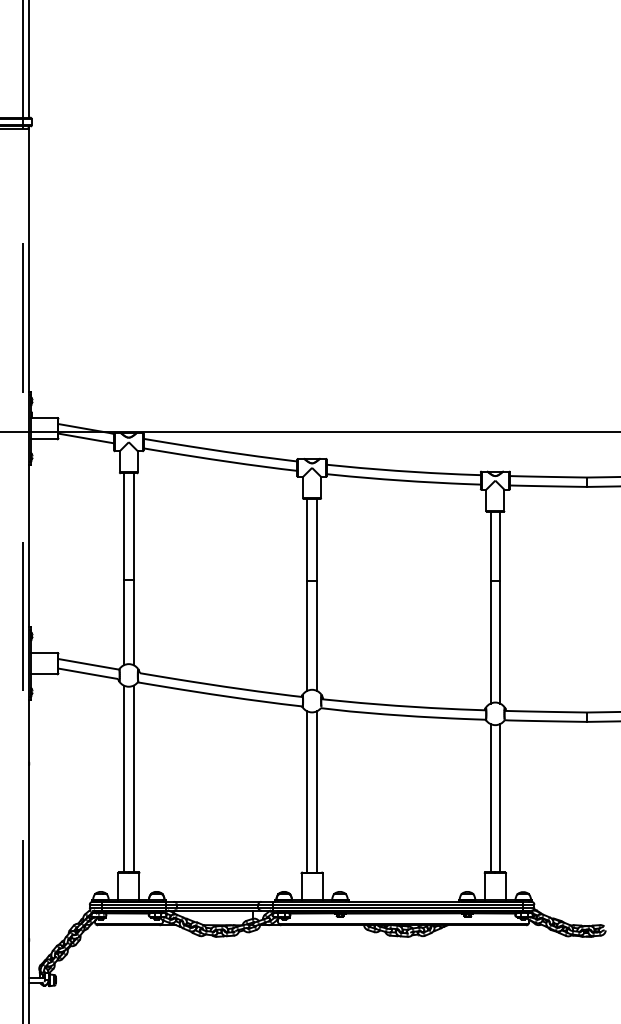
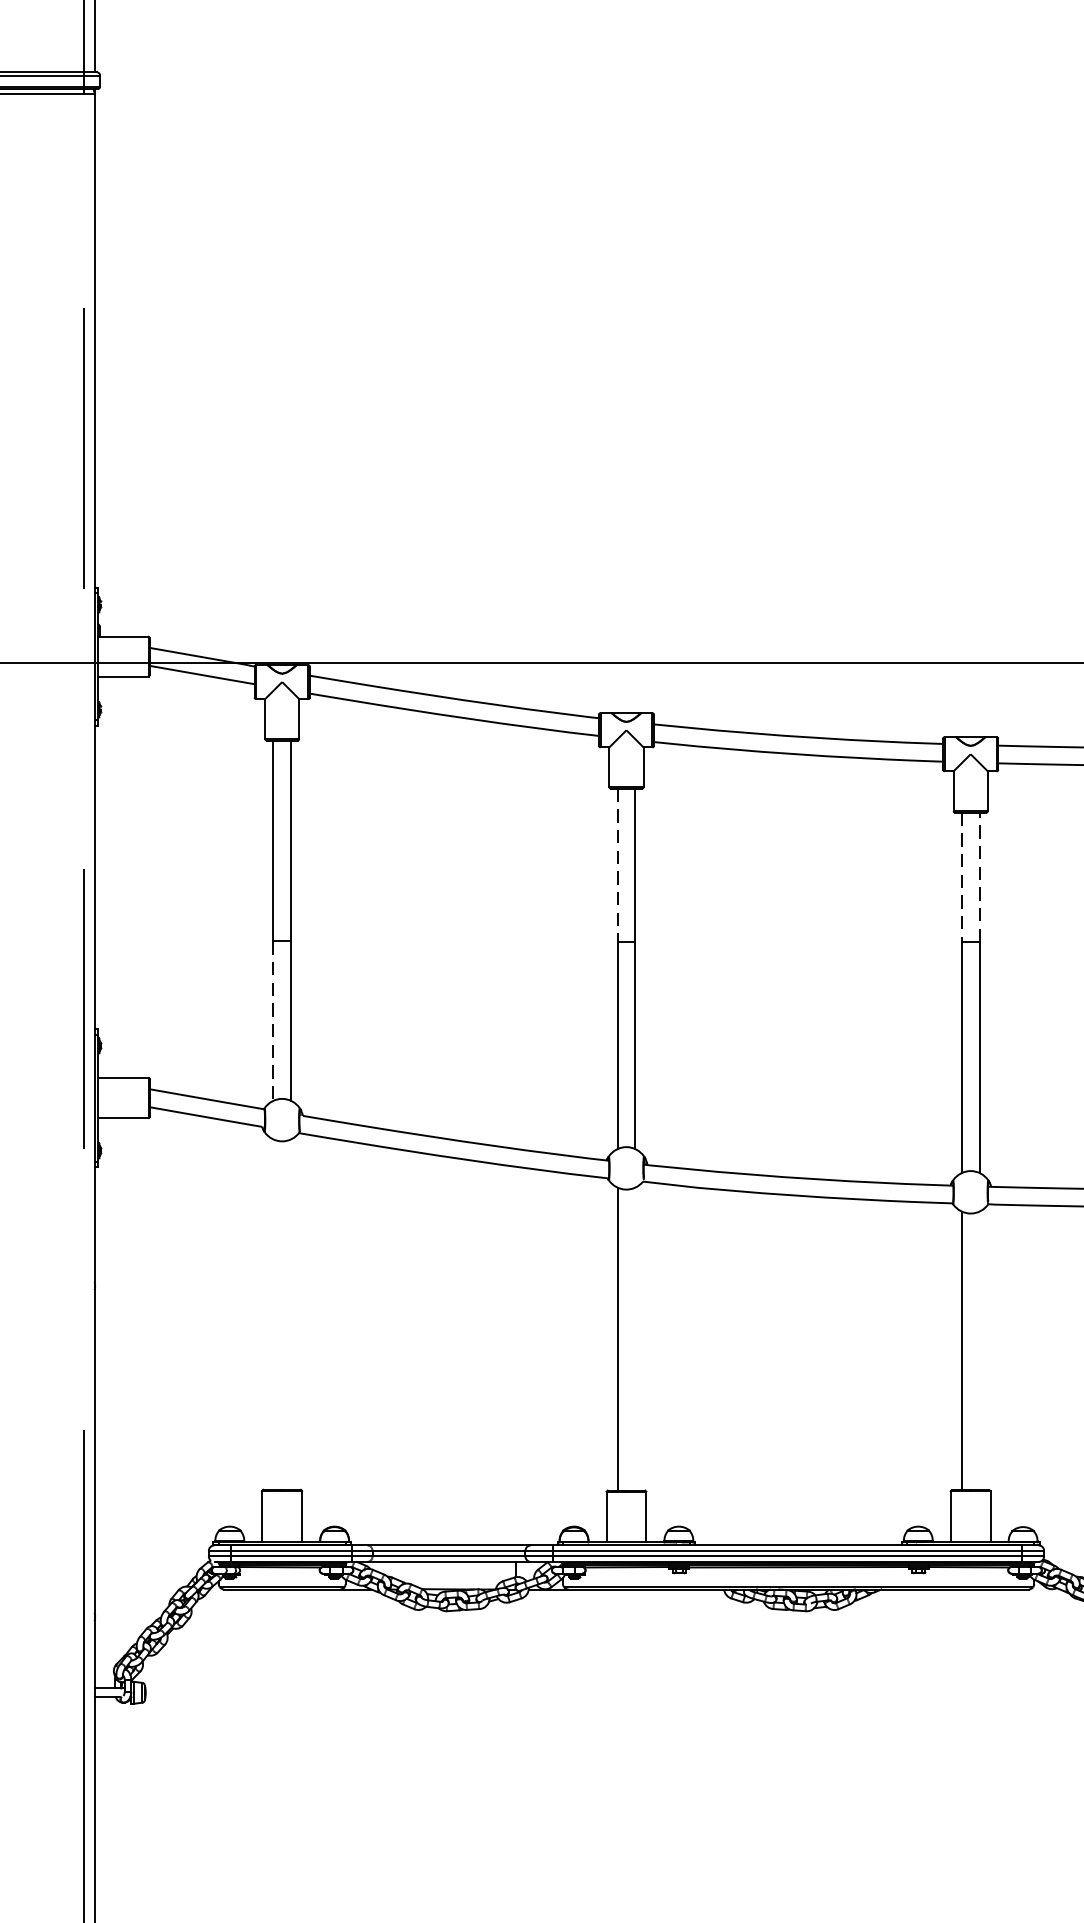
line: (307, 539) -> (617, 864), solid -> dashed
line: (500, 545) -> (980, 876), solid -> dashed
line: (490, 546) -> (961, 877), solid -> dashed
line: (124, 623) -> (274, 1022), solid -> dashed
line: (124, 778) -> (274, 1313), removed
line: (133, 778) -> (290, 1313), removed
line: (316, 791) -> (634, 1338), removed
line: (500, 798) -> (980, 1351), removed

